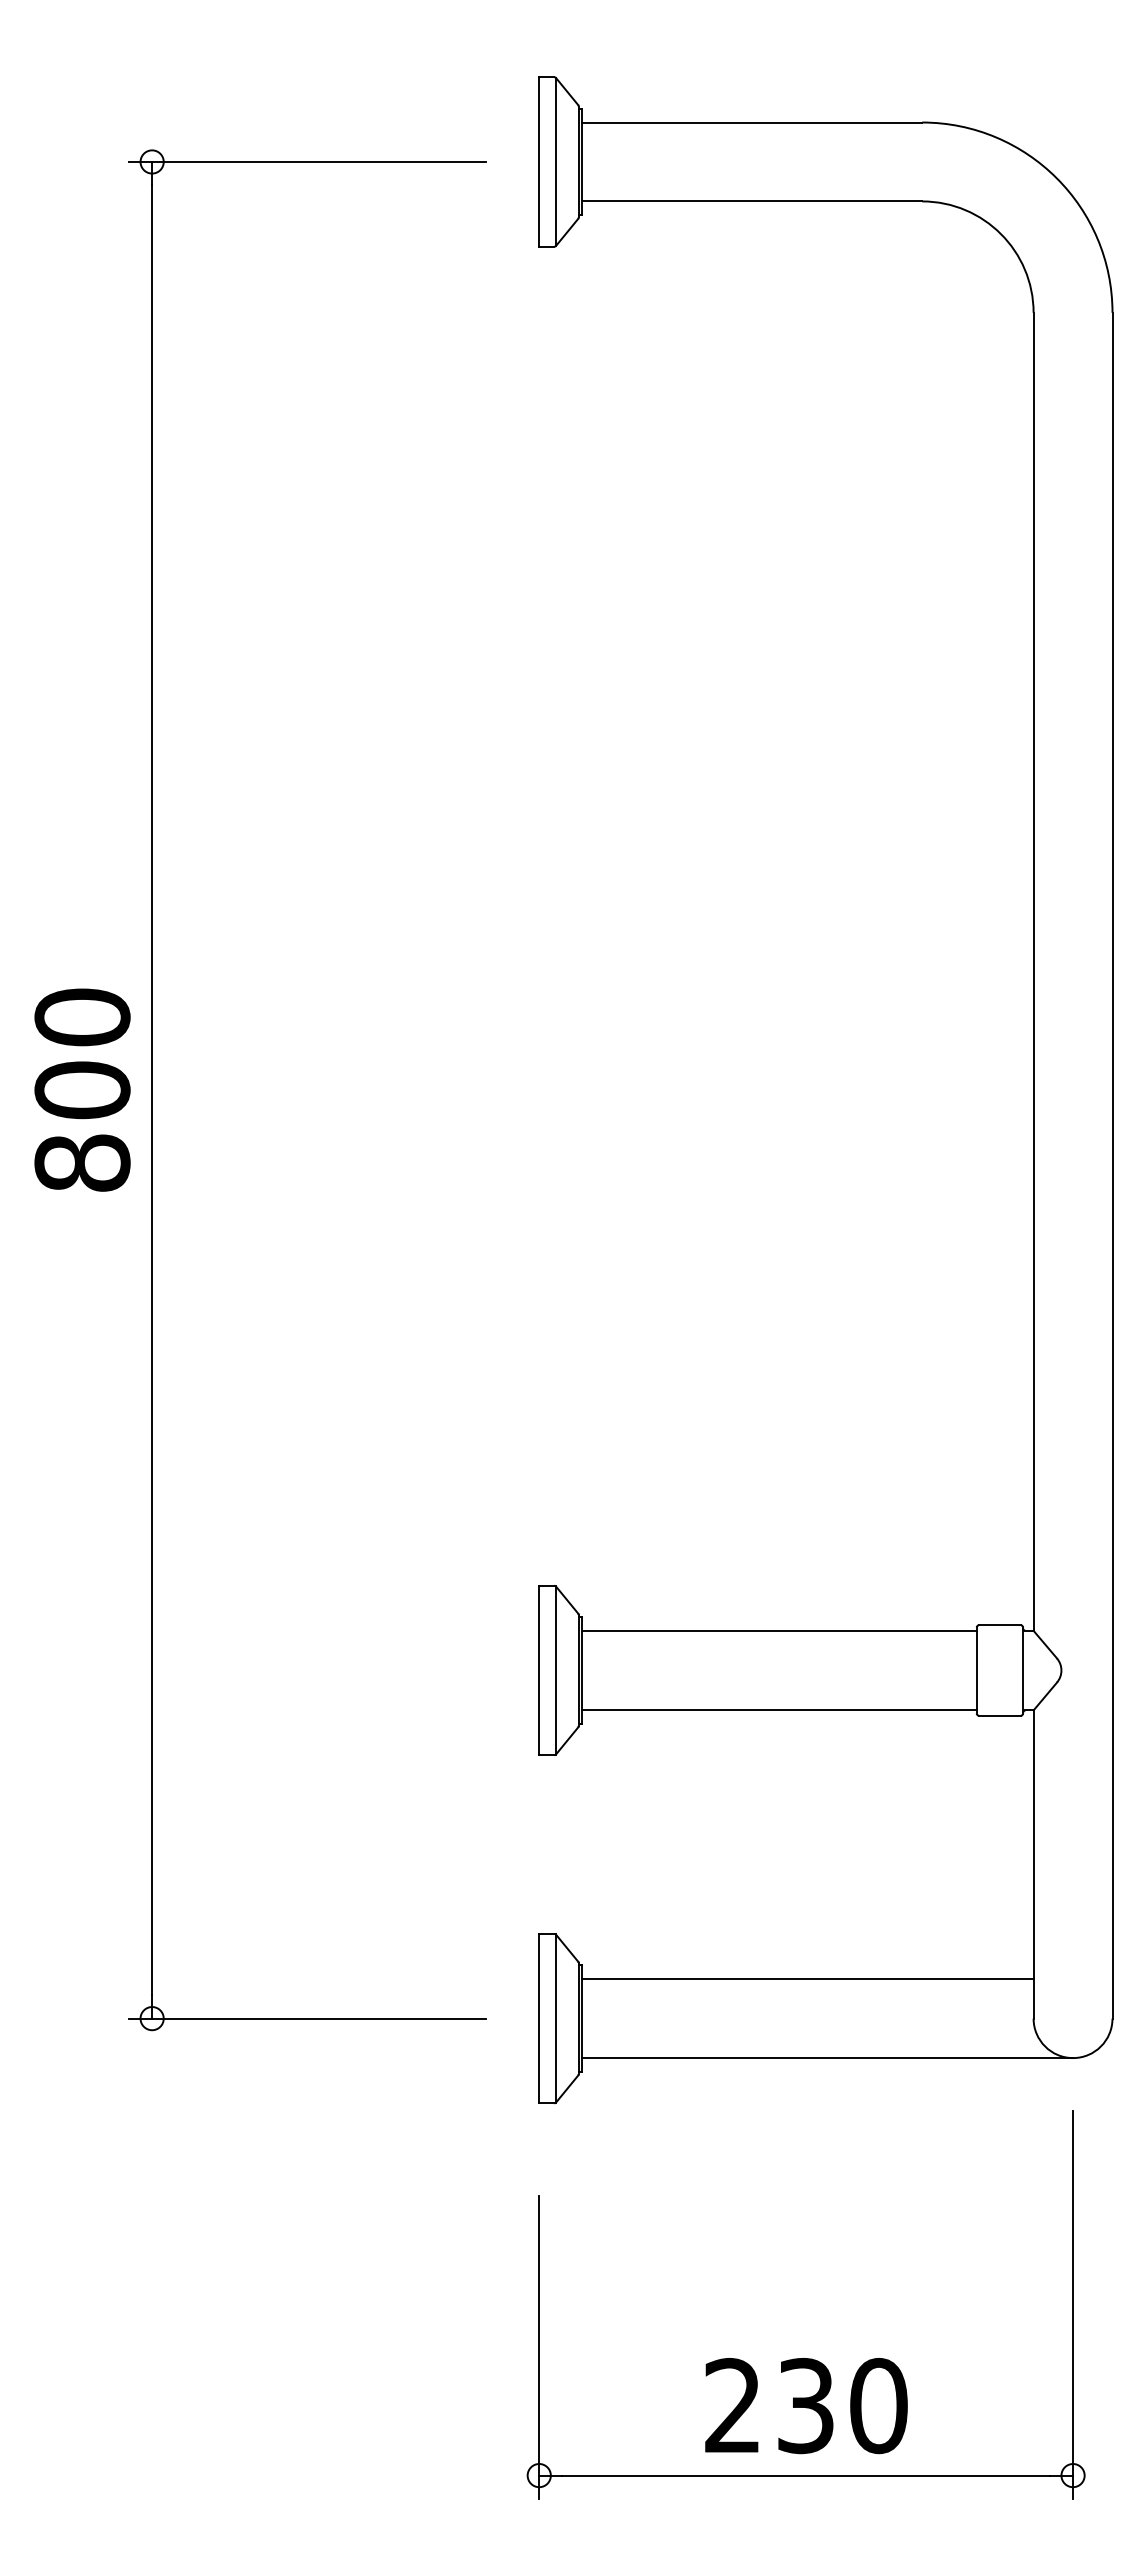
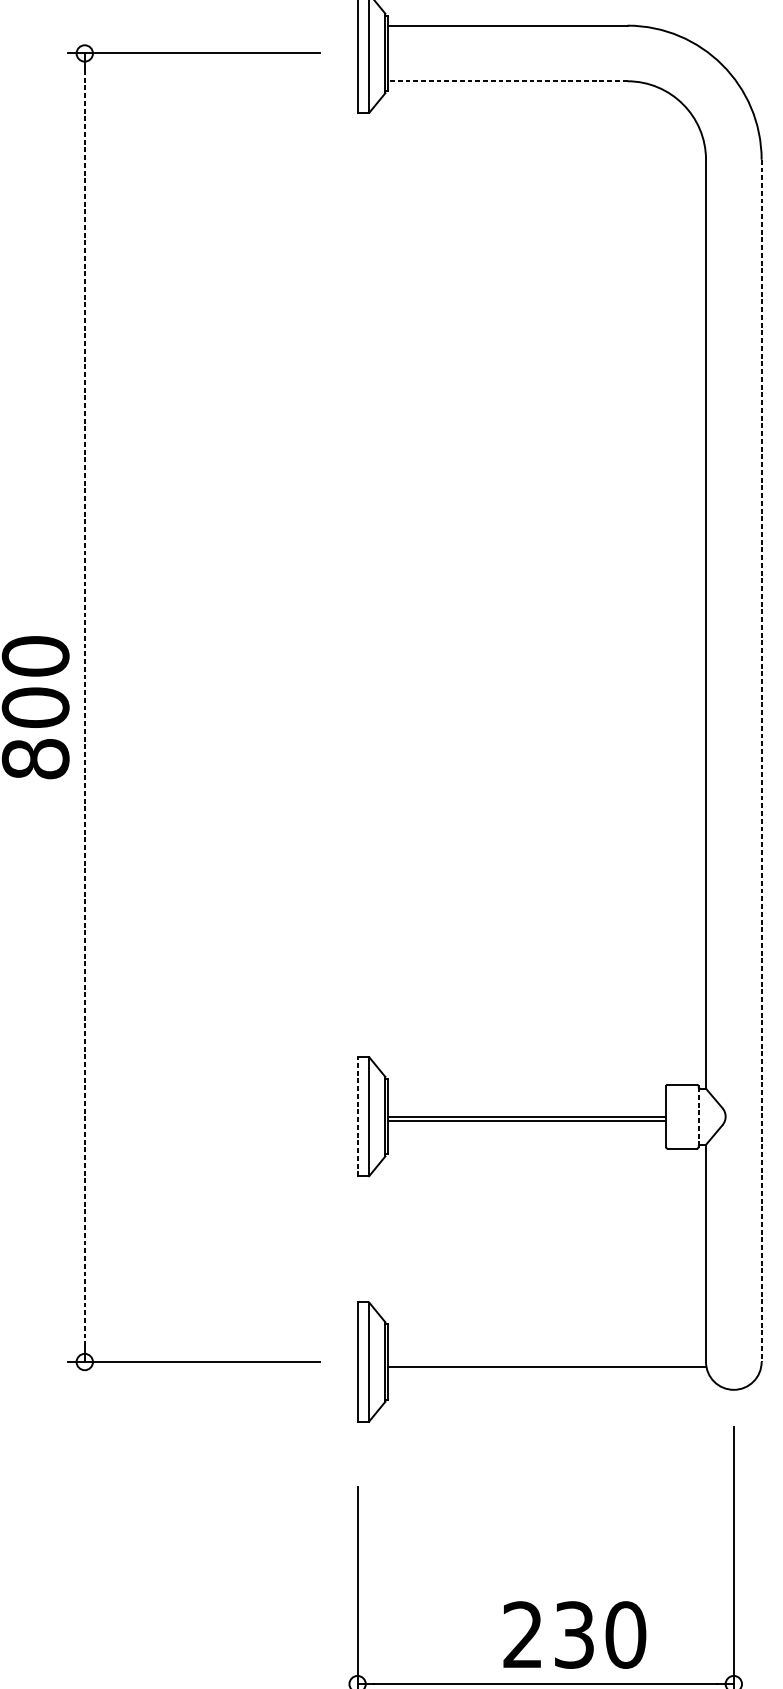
line: (752, 201) -> (507, 81), solid -> dashed
line: (152, 1090) -> (85, 707), solid -> dashed
line: (1112, 1165) -> (761, 760), solid -> dashed
line: (779, 1631) -> (526, 1121), moved
line: (539, 1670) -> (357, 1116), solid -> dashed
line: (1023, 1671) -> (698, 1117), solid -> dashed
line: (779, 1709) -> (526, 1116), moved
line: (807, 1979) -> (546, 1367), moved
line: (827, 2058) -> (560, 1390), removed
text: (806, 2406) -> (574, 1635), moved

